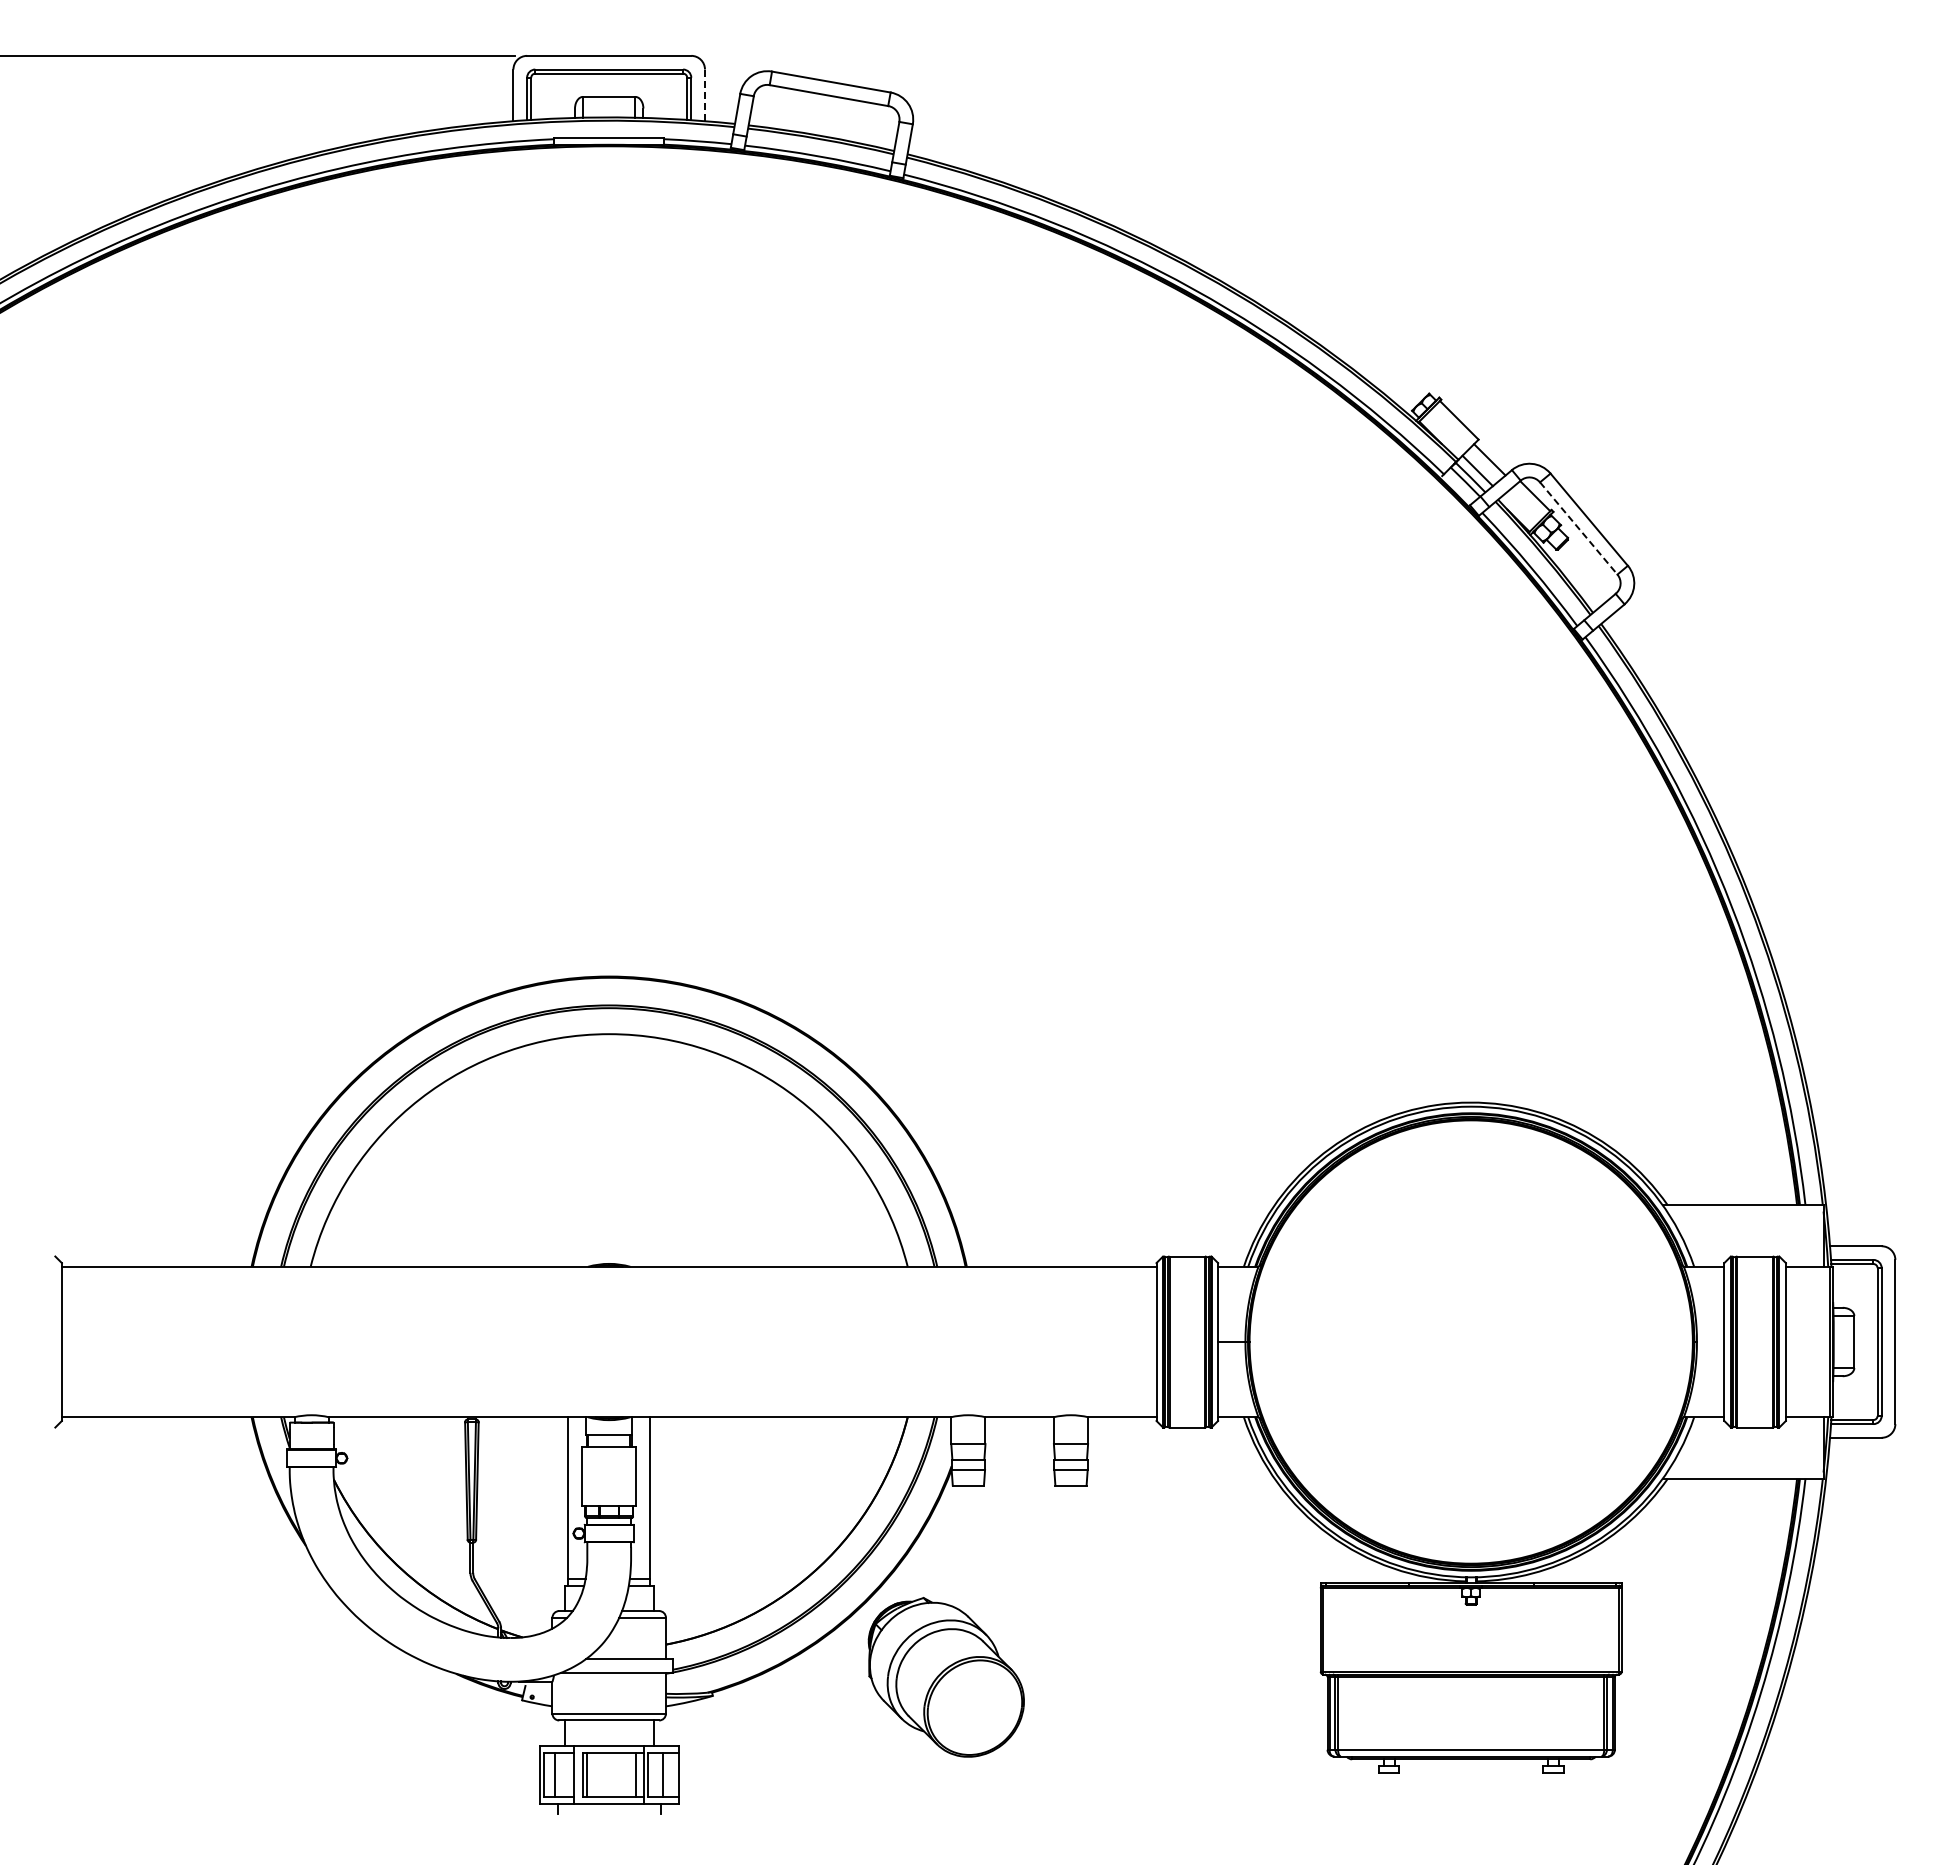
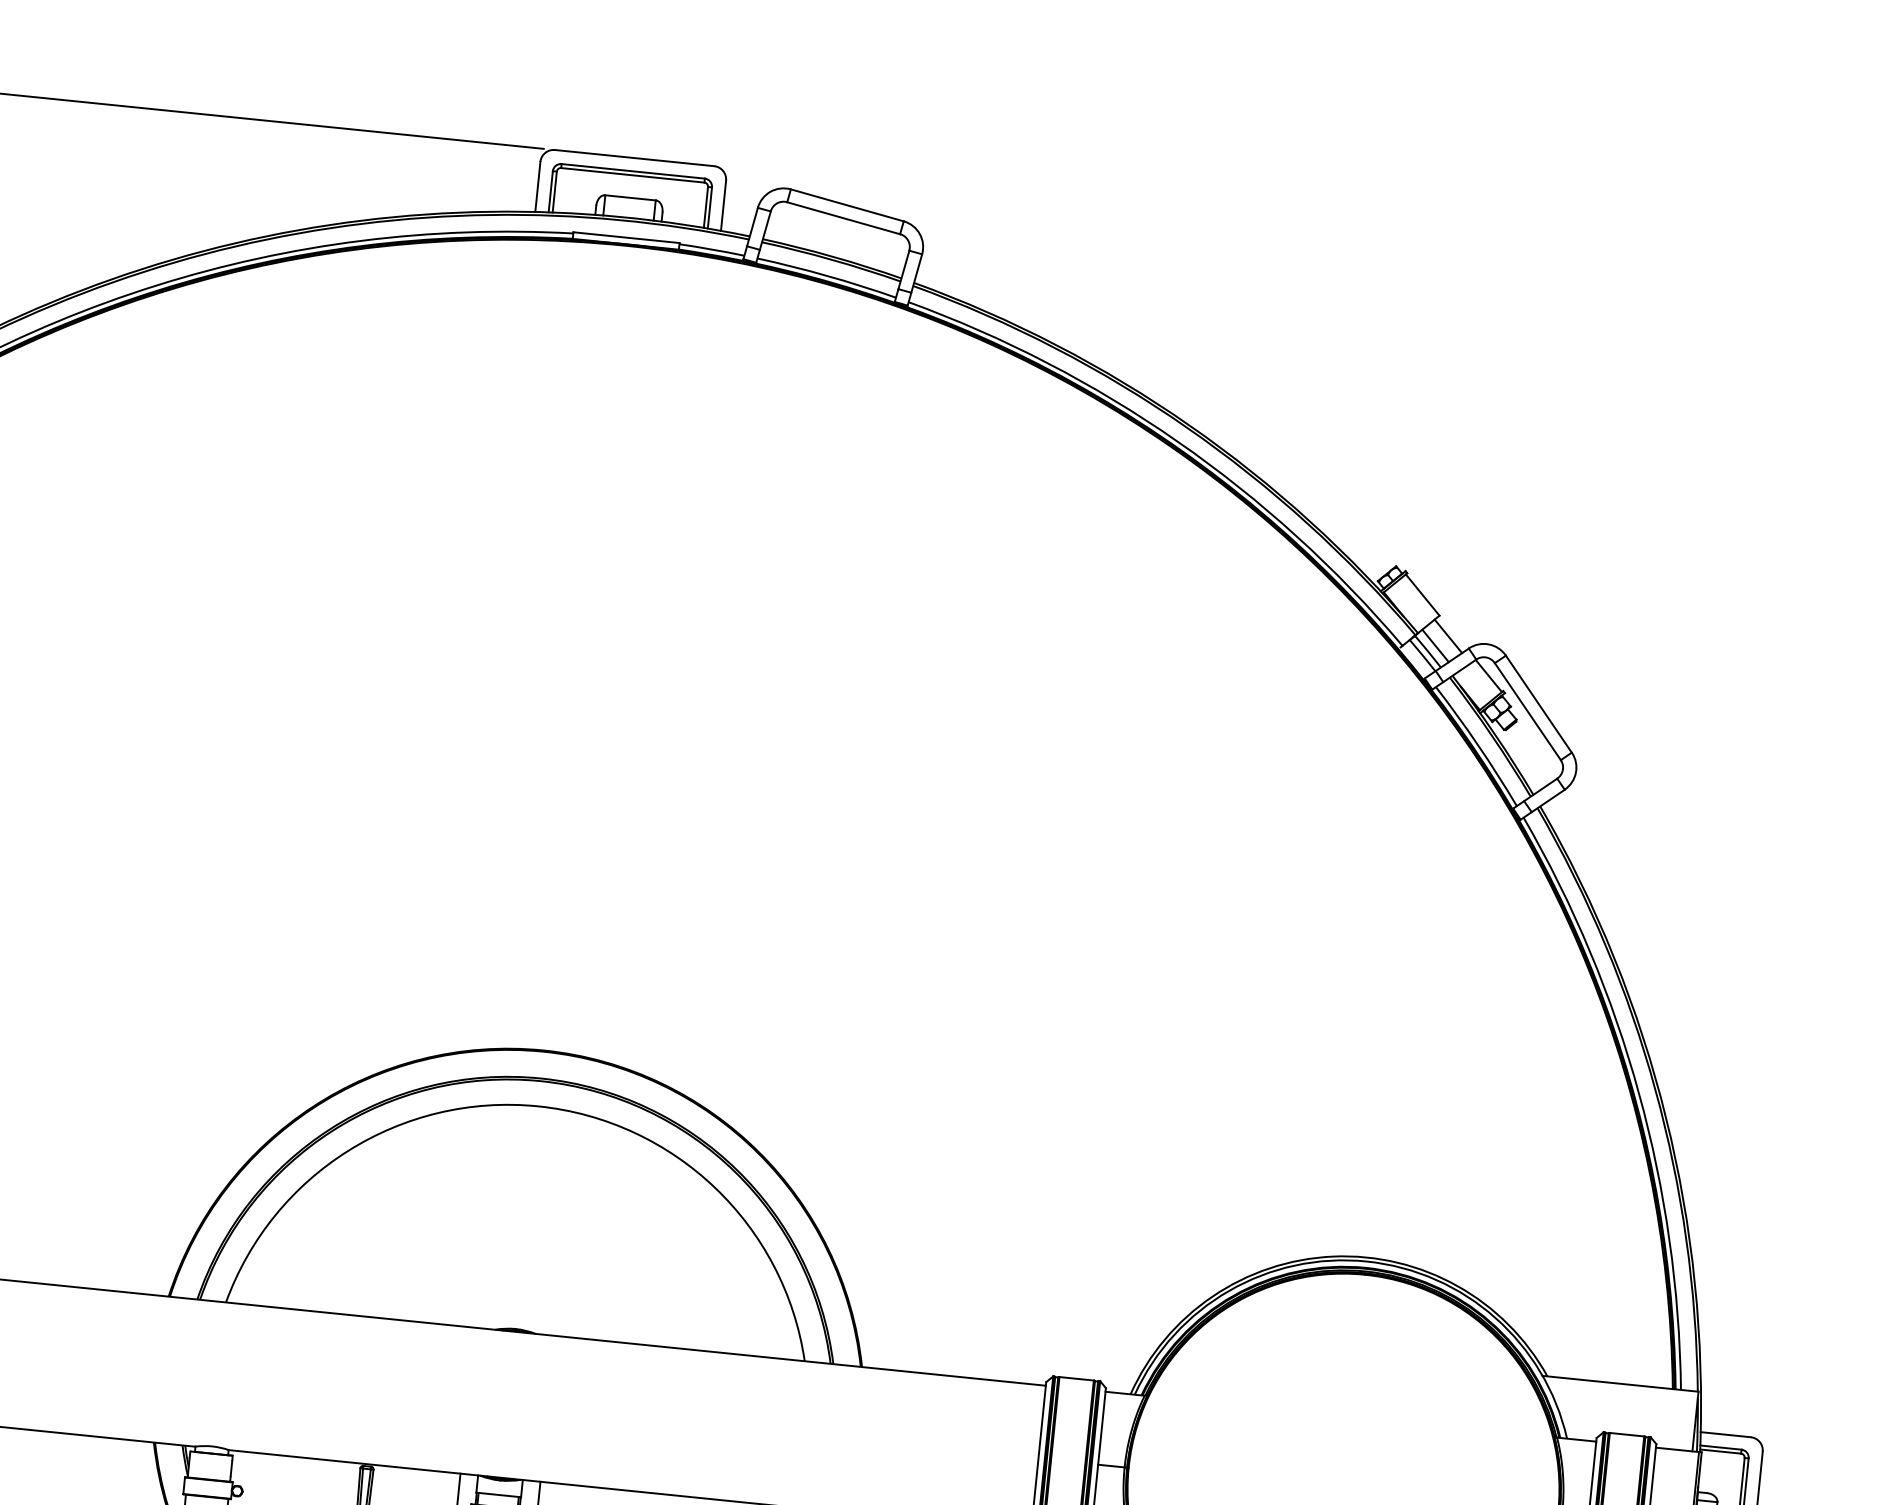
line: (704, 95) -> (723, 205), dashed -> solid
line: (1579, 528) -> (1528, 711), dashed -> solid

